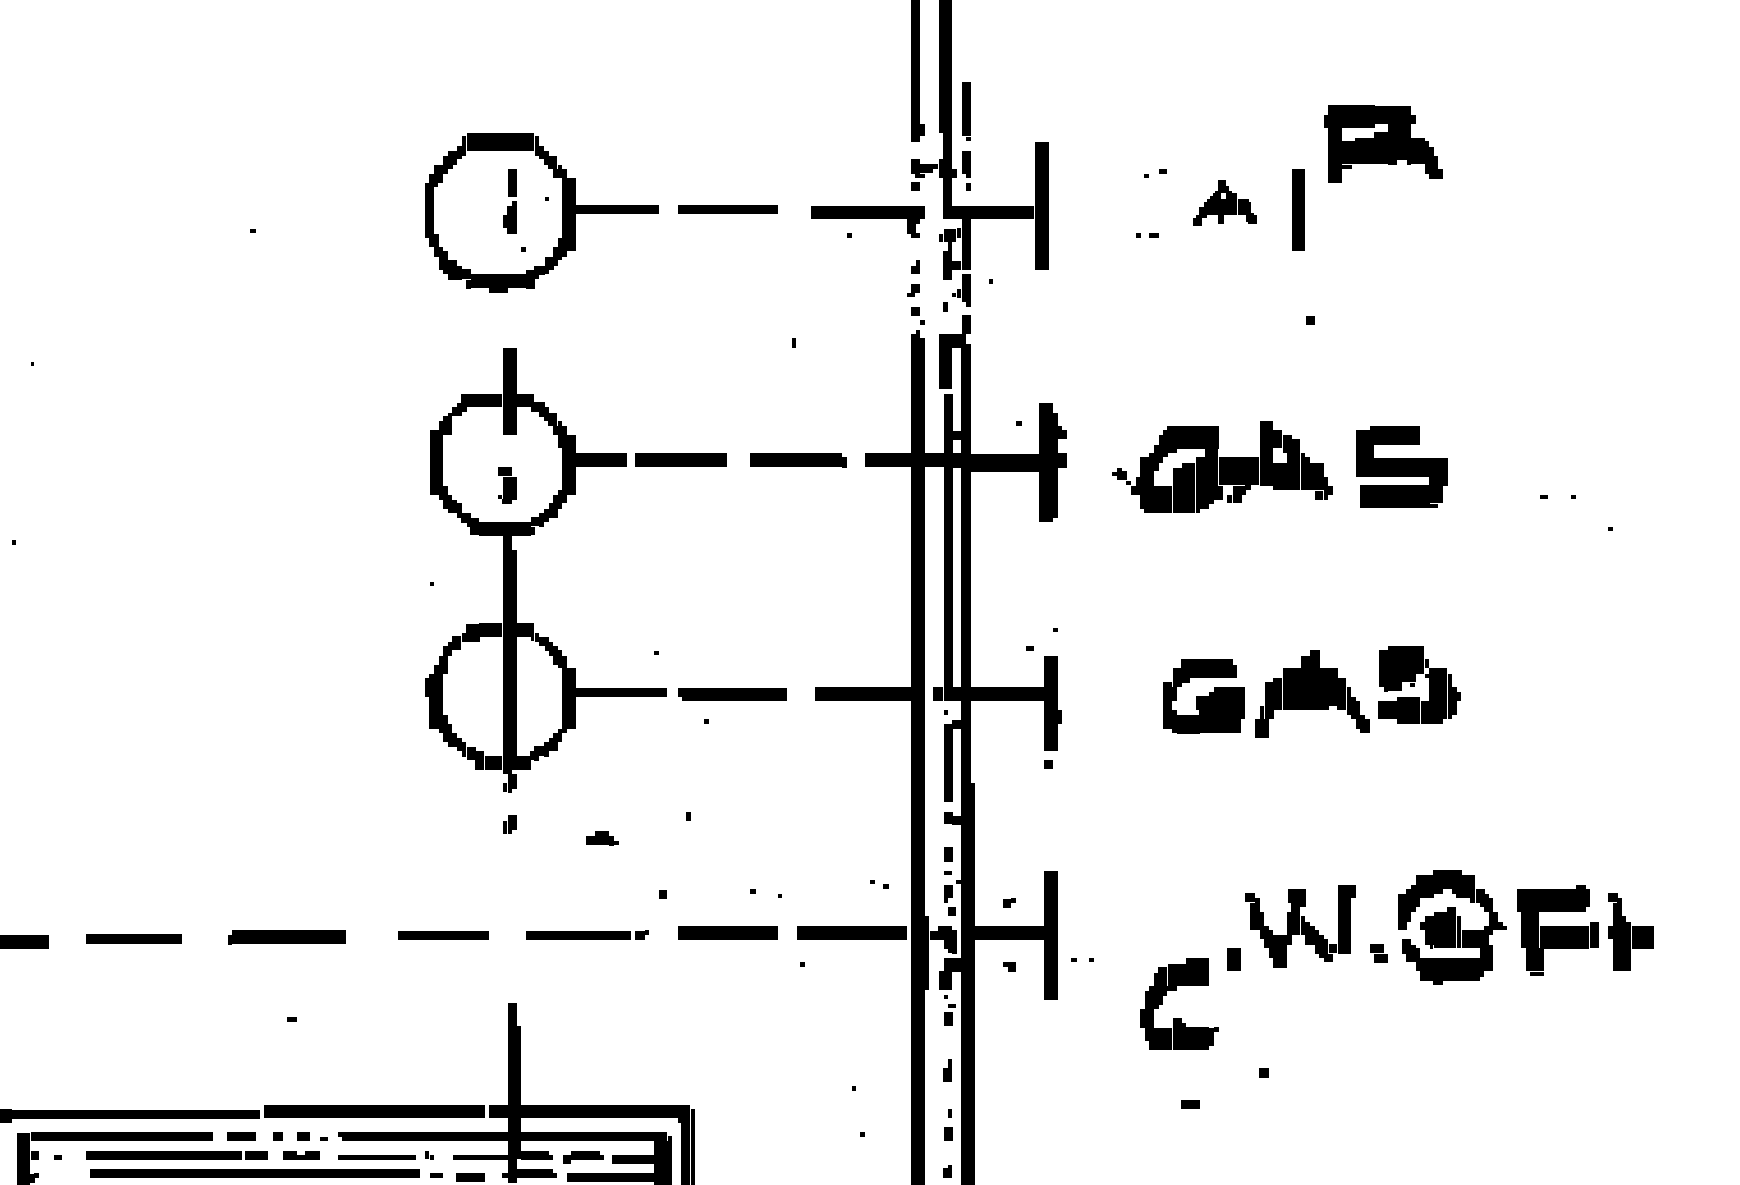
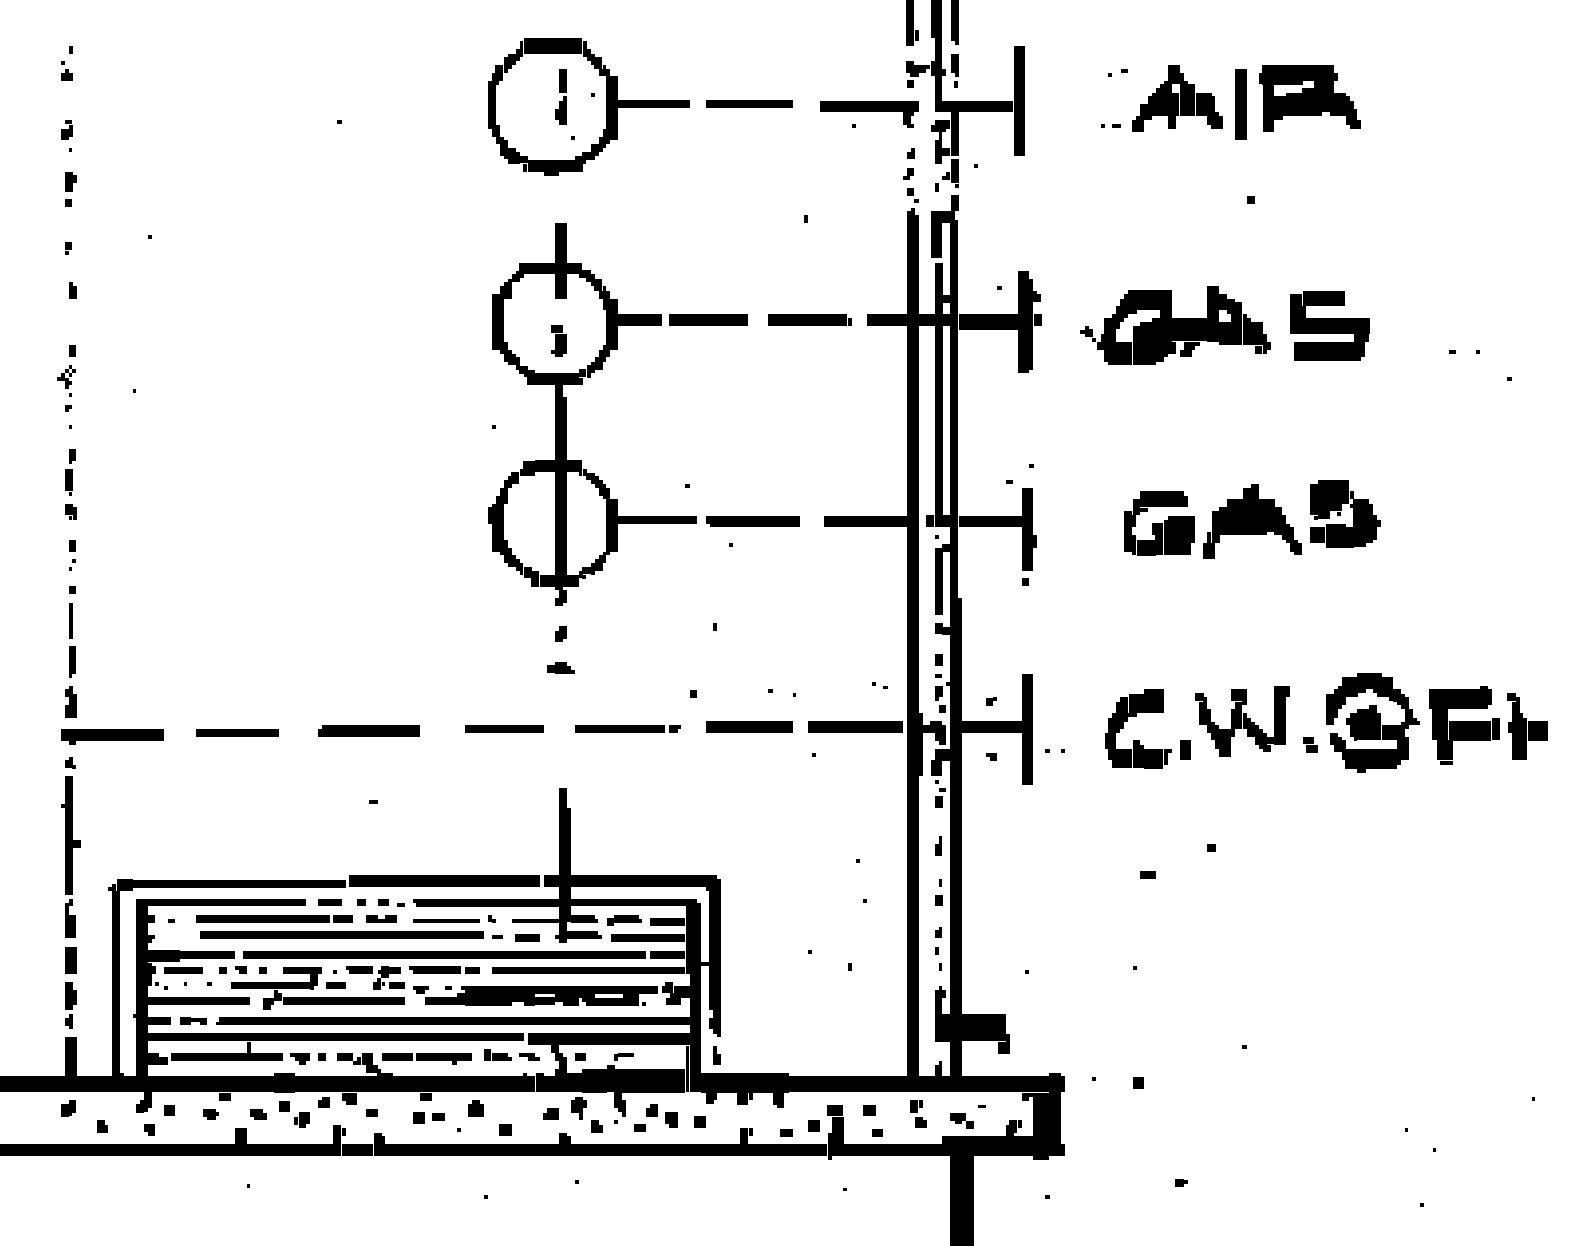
part: (1382, 144) -> (1309, 98), moved
part: (1225, 203) -> (1177, 98), size x1.67
part: (601, 838) -> (560, 667), moved
part: (1179, 1017) -> (1138, 740), moved

